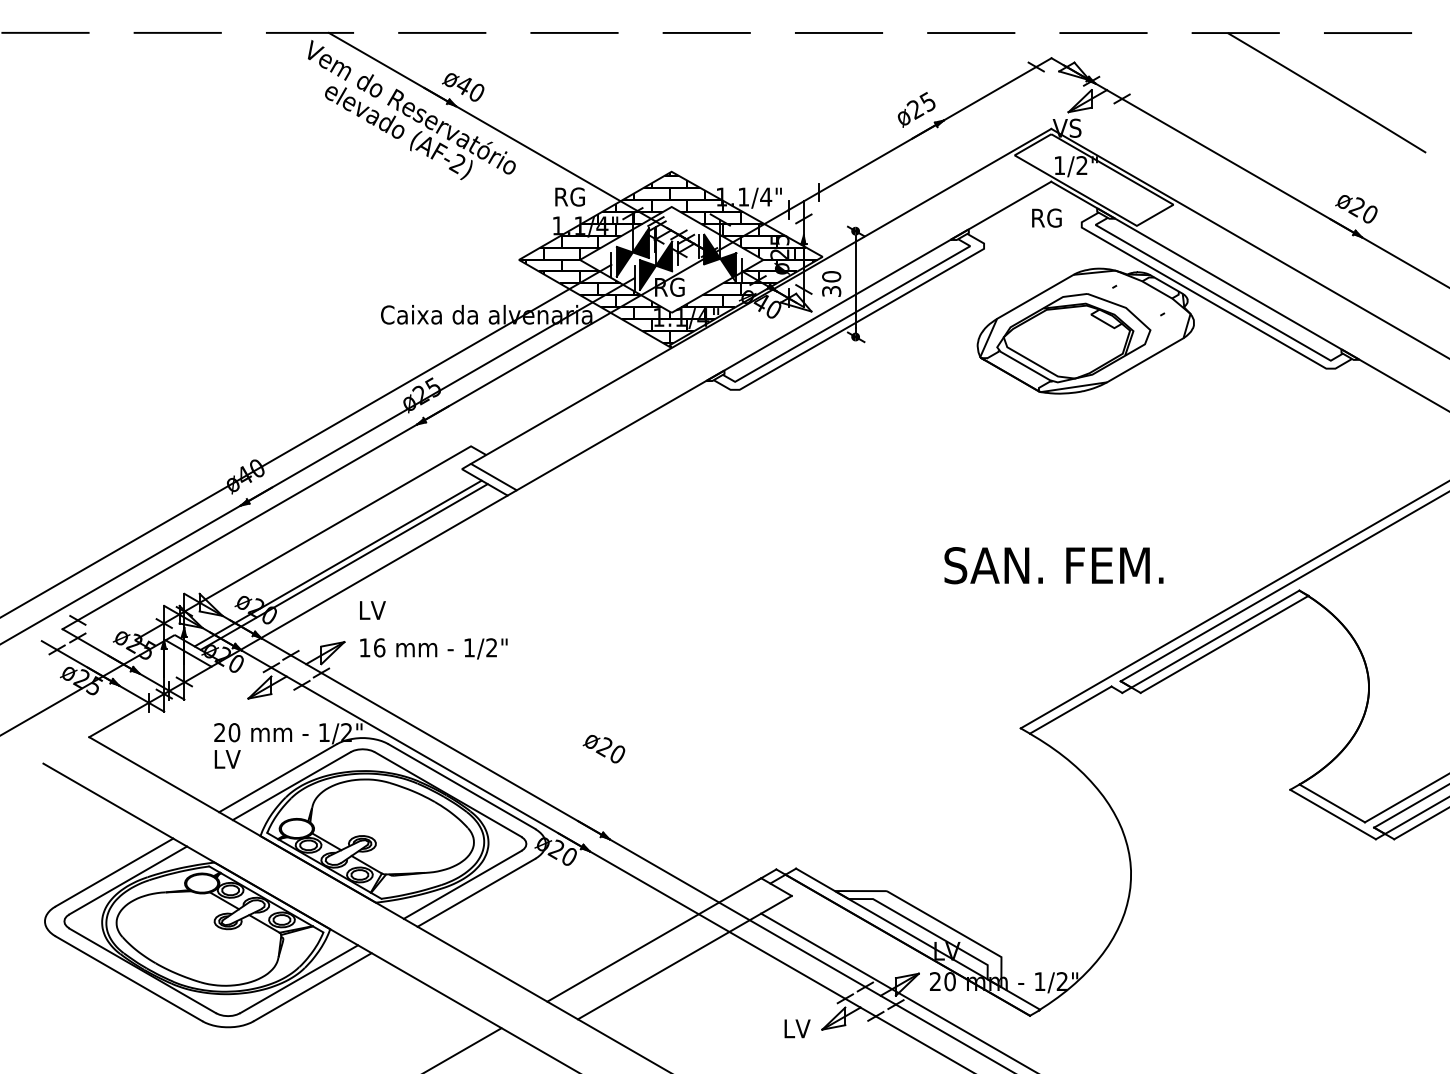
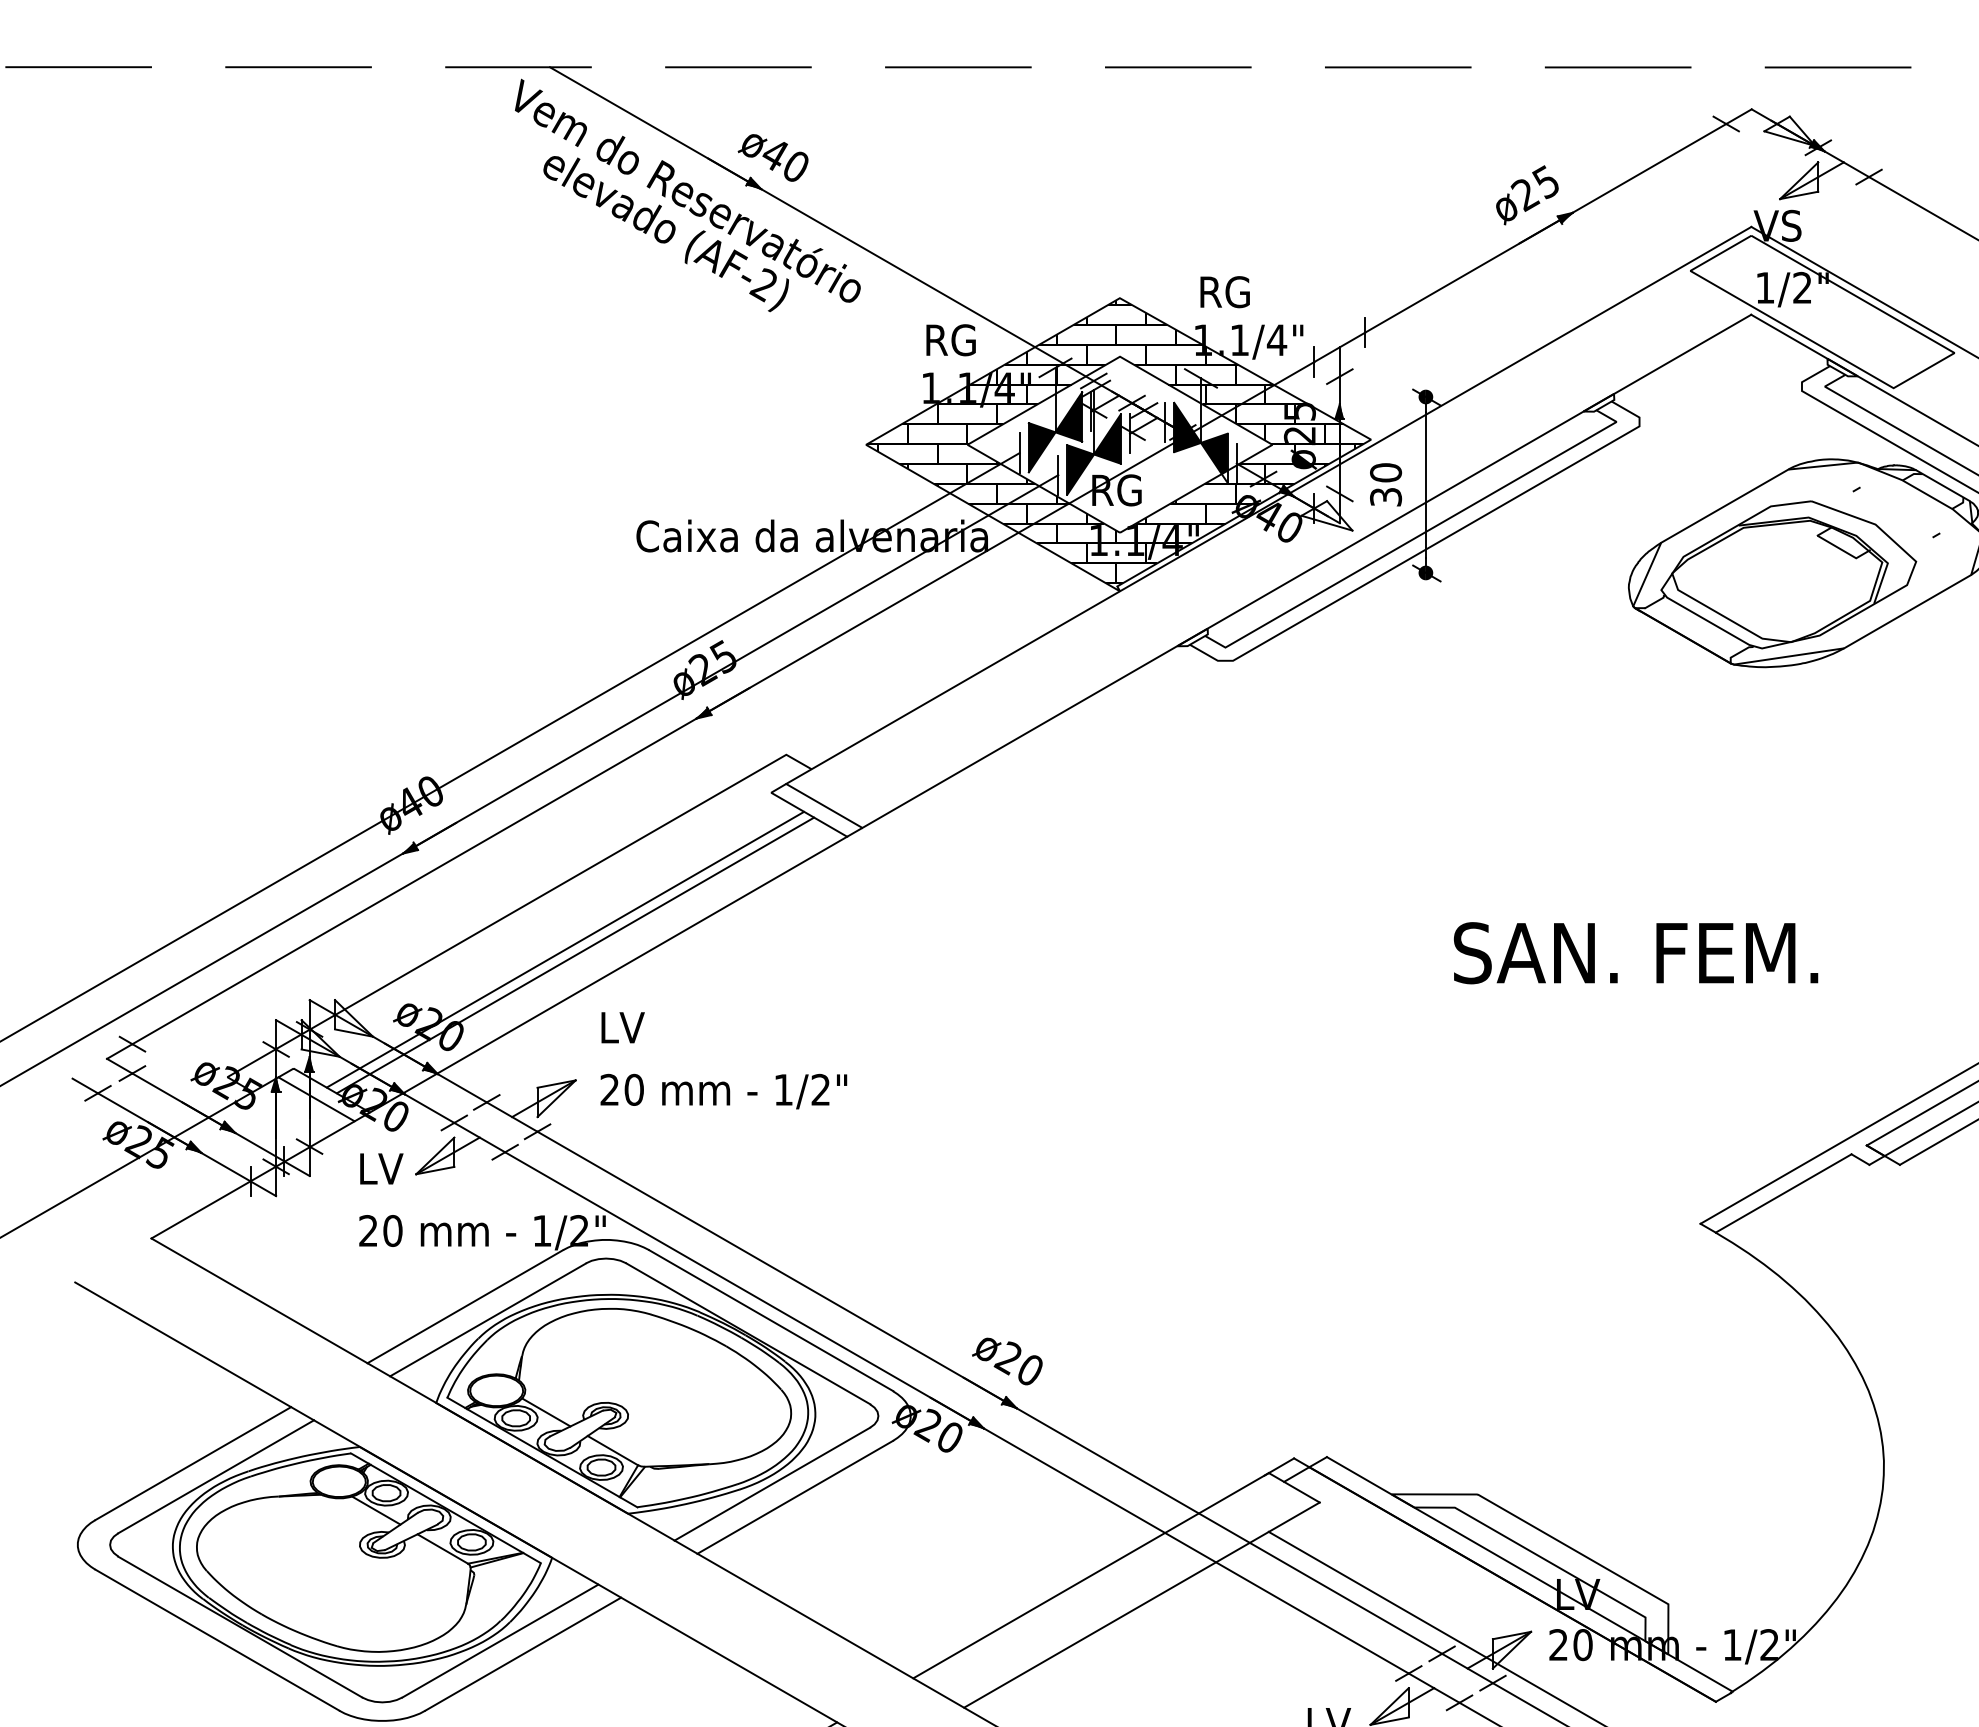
text: (1046, 217) -> (1224, 291), moved
text: (1053, 565) -> (1635, 952), moved
text: (372, 647) -> (622, 1089), 16 -> 20
text: (603, 749) -> (1006, 1362), moved
text: (227, 759) -> (381, 1169), moved

